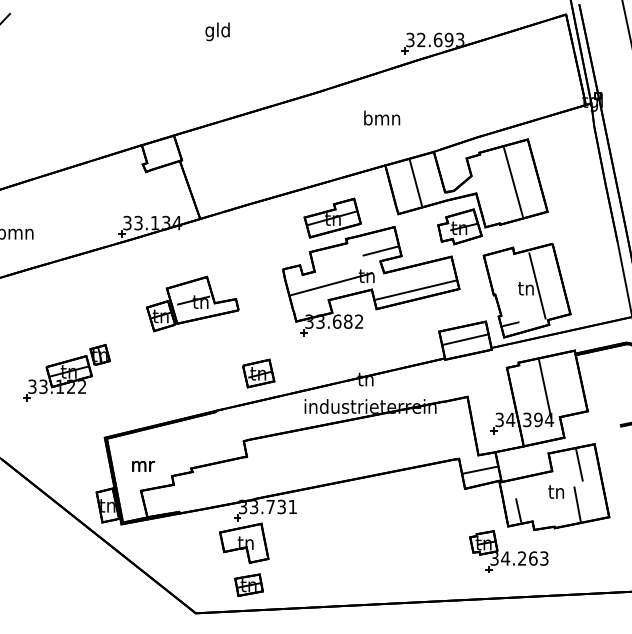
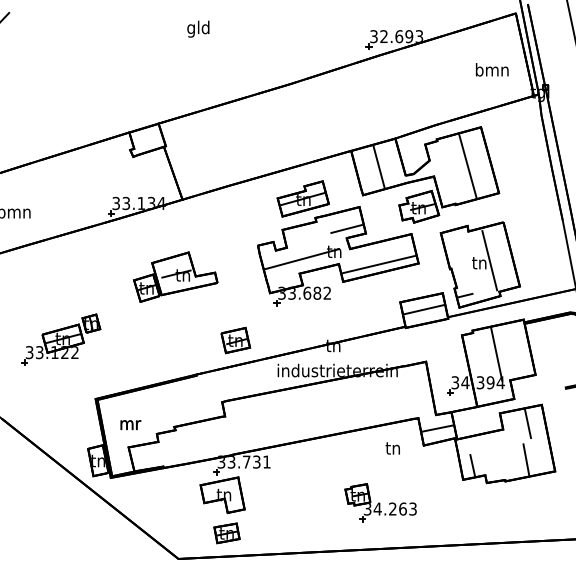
text: (382, 117) -> (492, 69), moved
text: (555, 492) -> (392, 448), moved
part: (508, 551) -> (380, 502), moved

